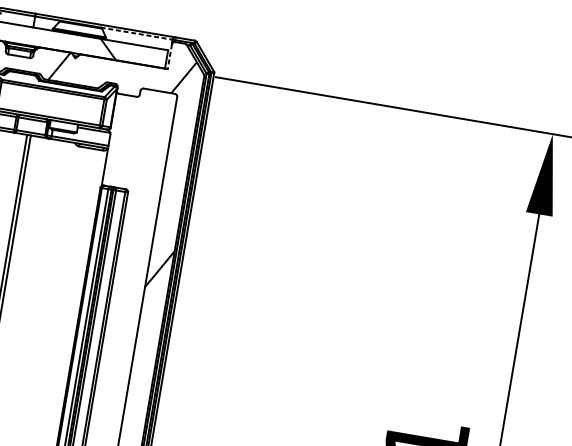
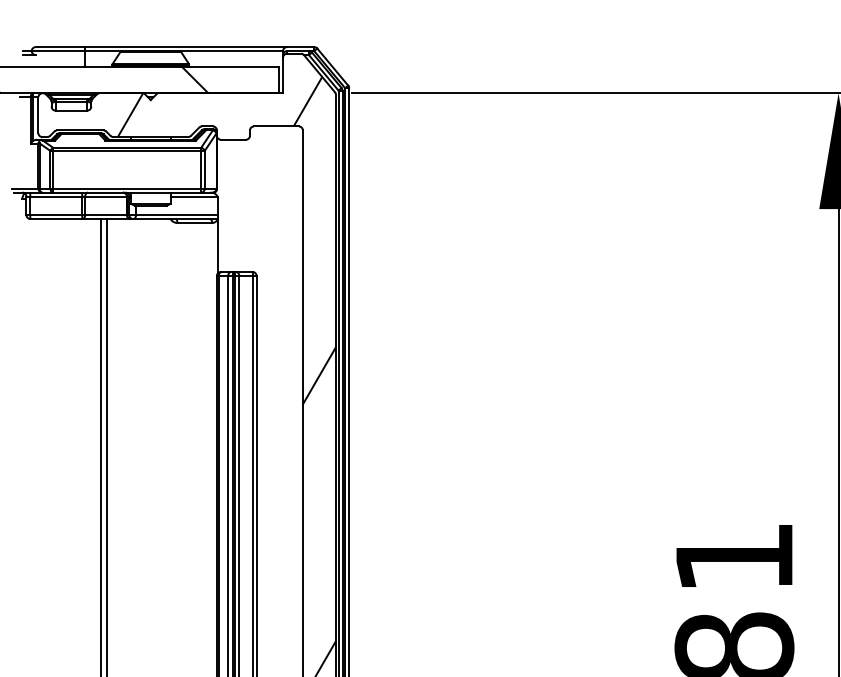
line: (136, 33) -> (231, 51), dashed -> solid
line: (170, 56) -> (283, 75), dashed -> solid

